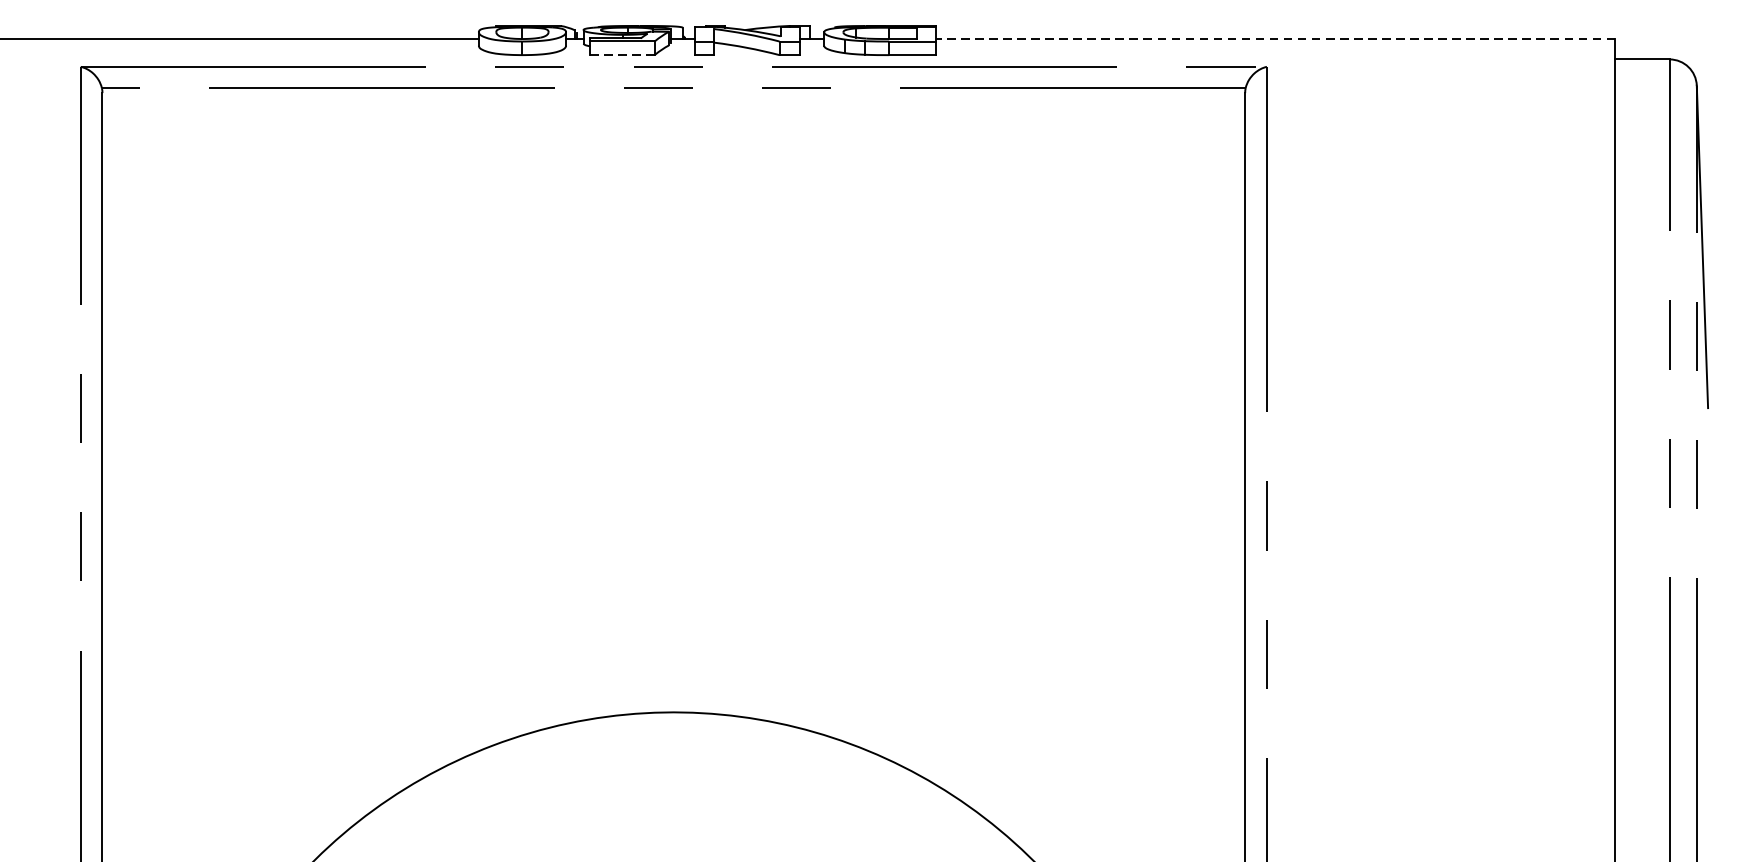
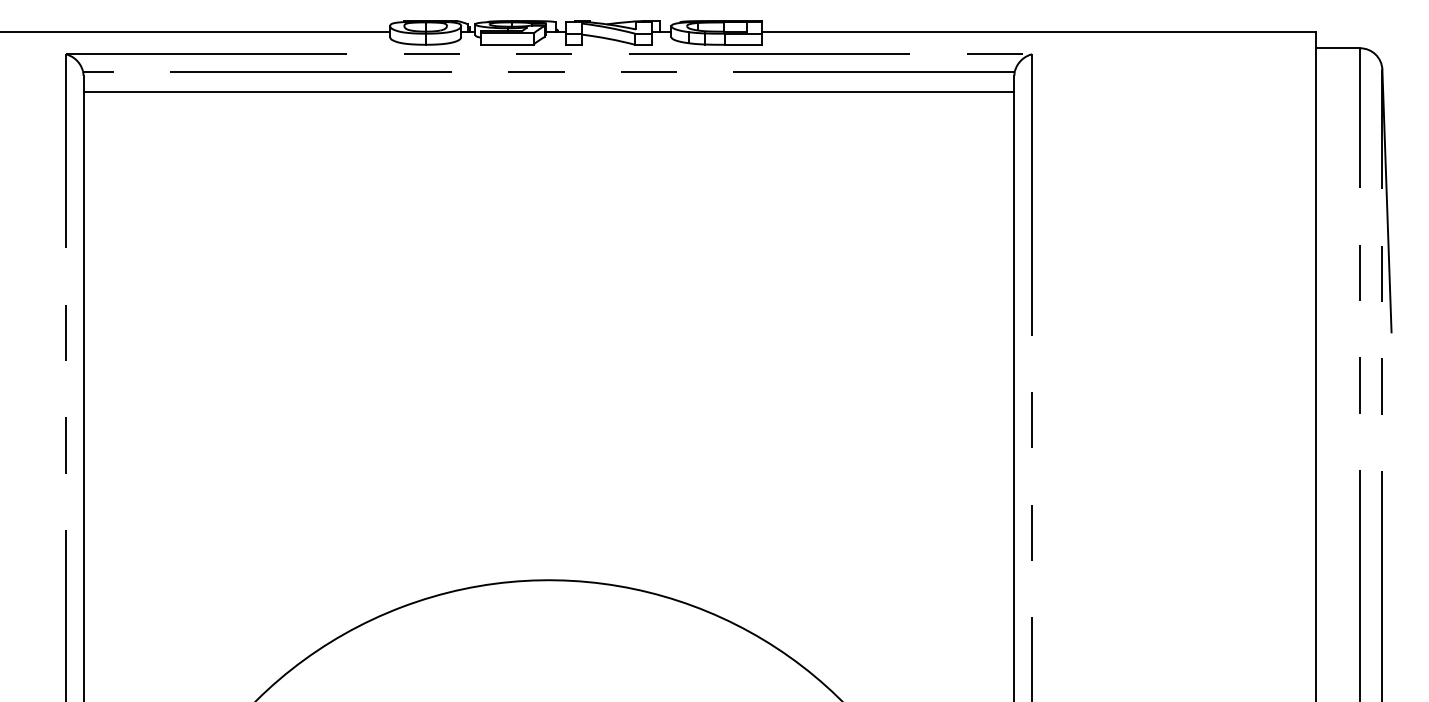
line: (1275, 38) -> (1039, 31), dashed -> solid
line: (621, 54) -> (506, 44), dashed -> solid
line: (673, 112) -> (548, 91), added

